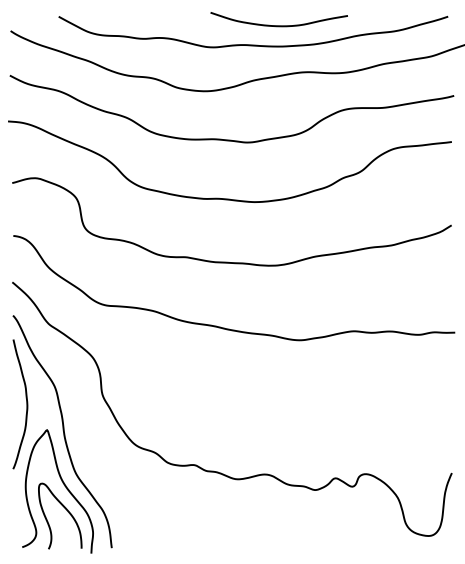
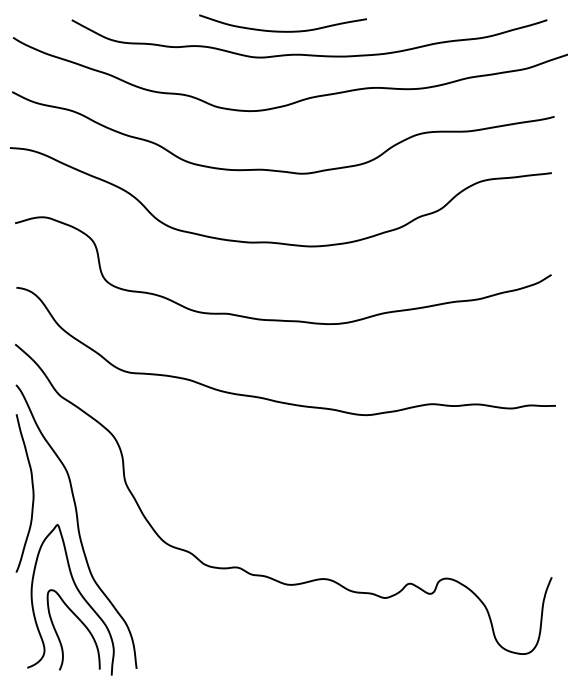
curve: (278, 25) -> (282, 30), moved

